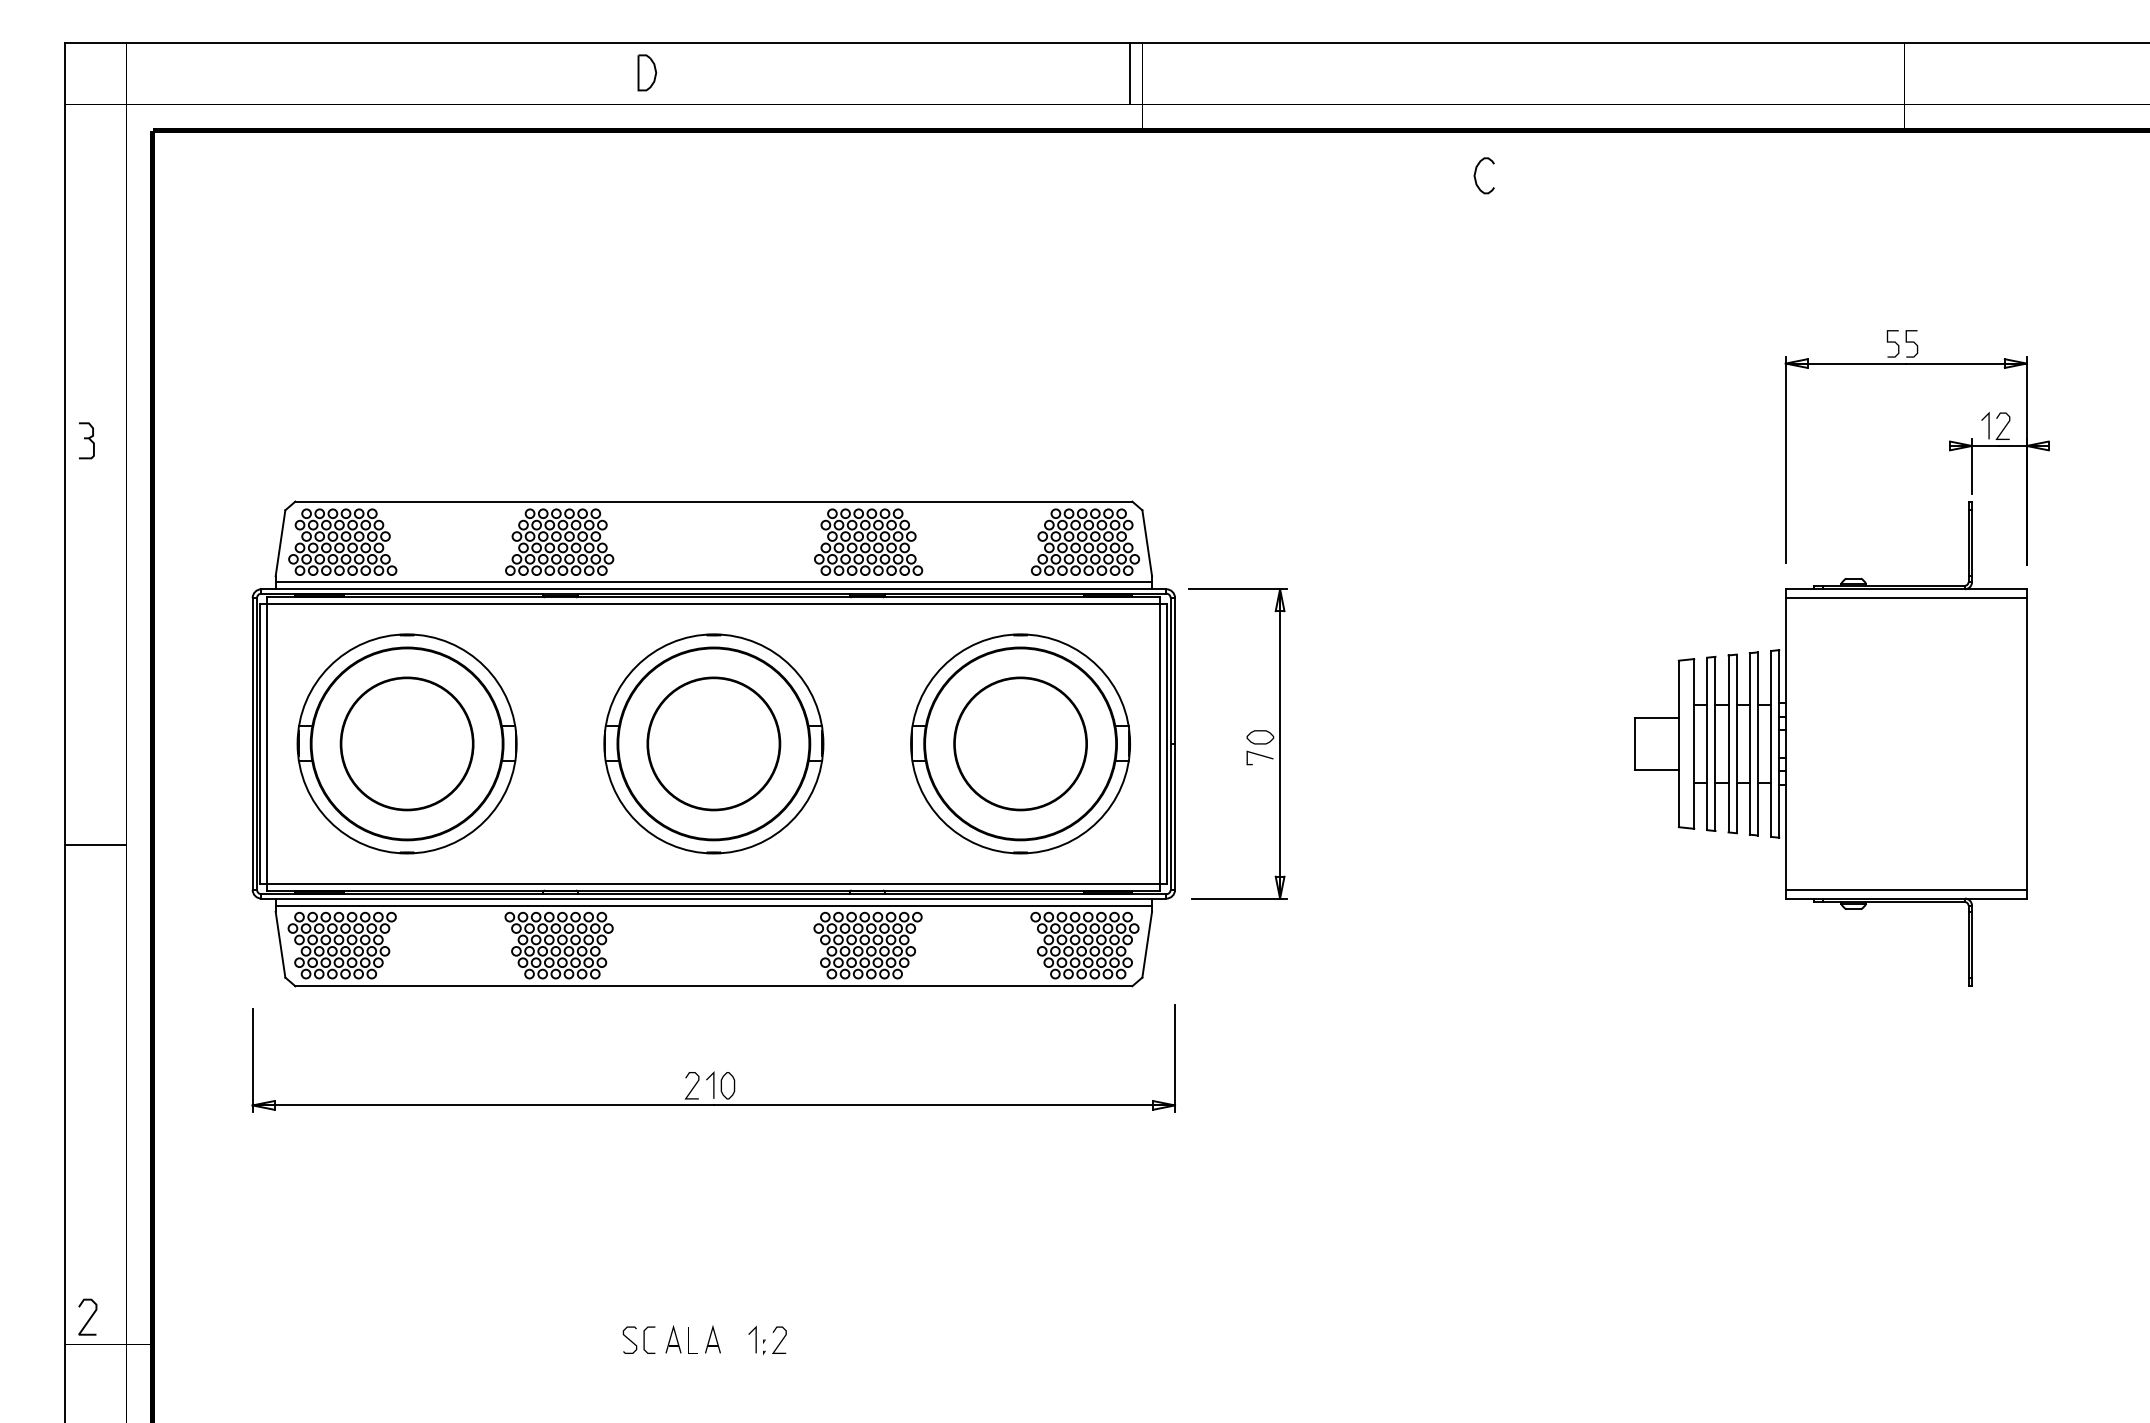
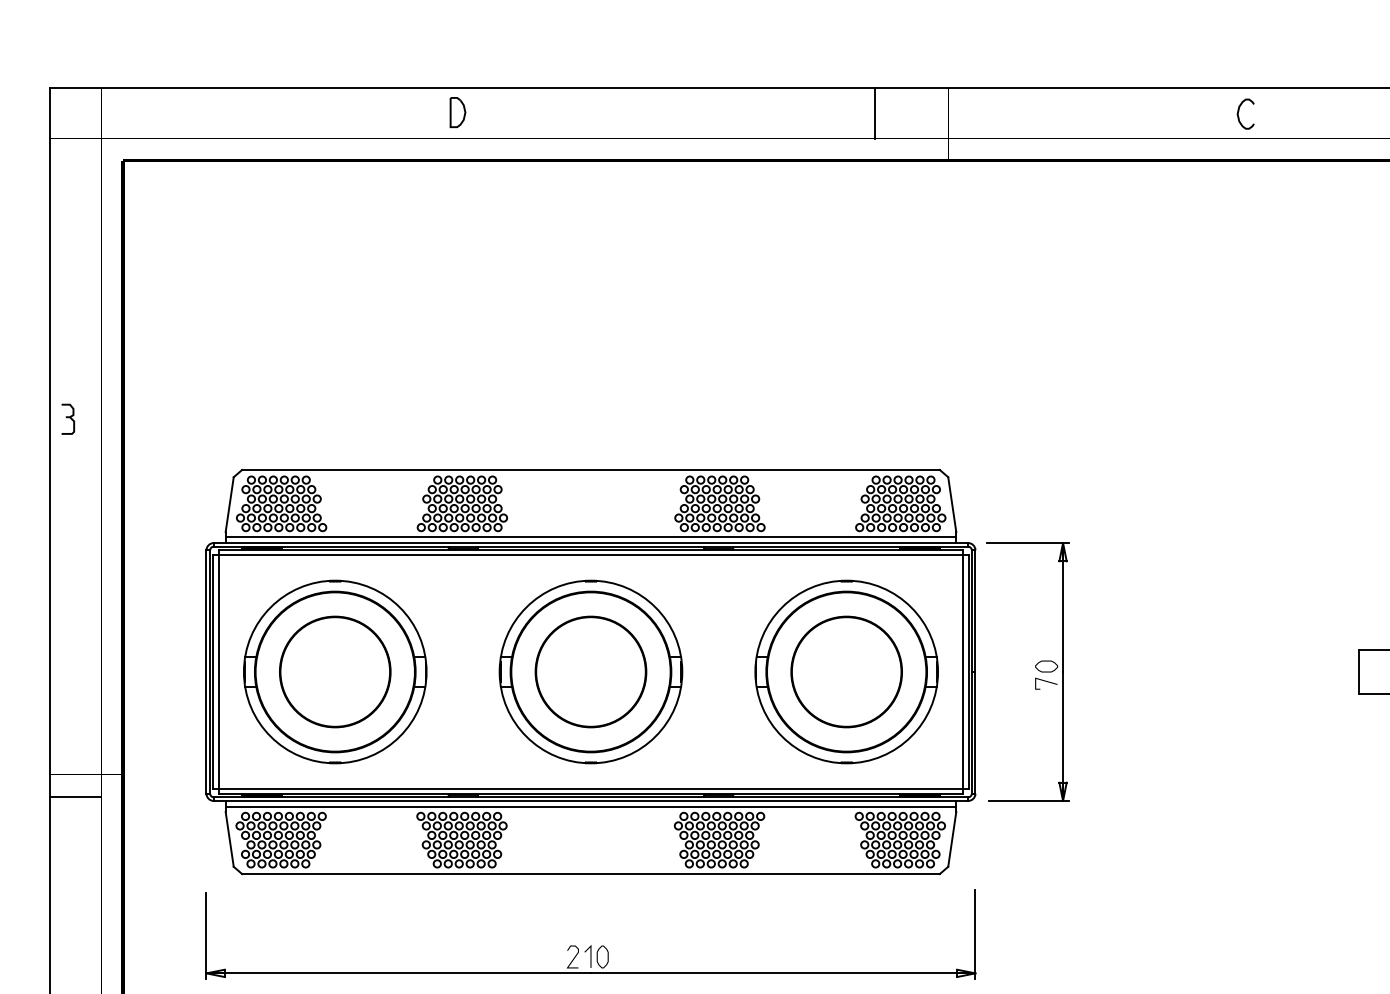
part: (647, 72) -> (458, 112), moved
line: (1129, 73) -> (874, 113), moved
curve: (1476, 172) -> (1239, 111), moved
line: (94, 845) -> (74, 796), moved

